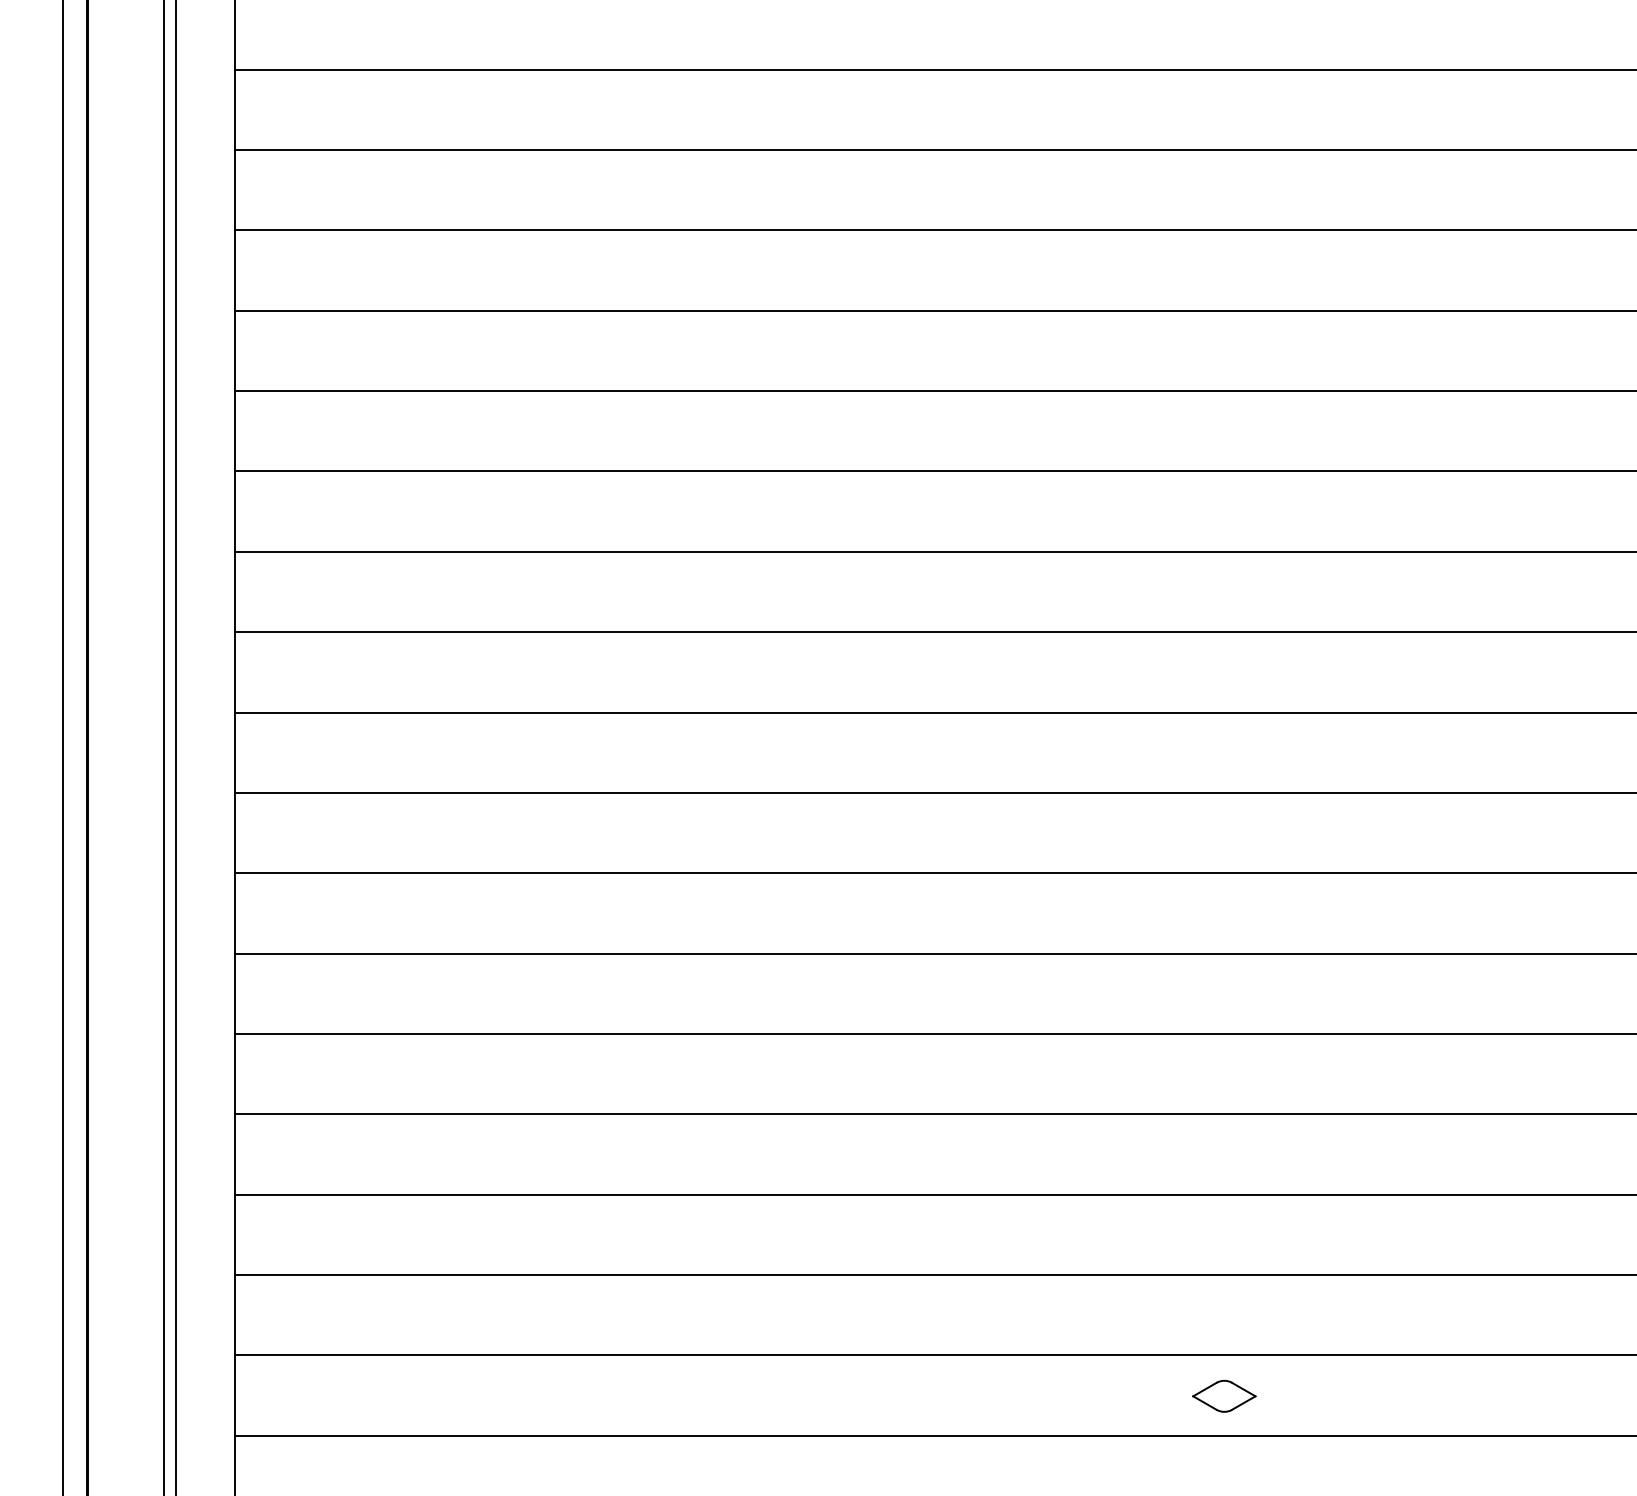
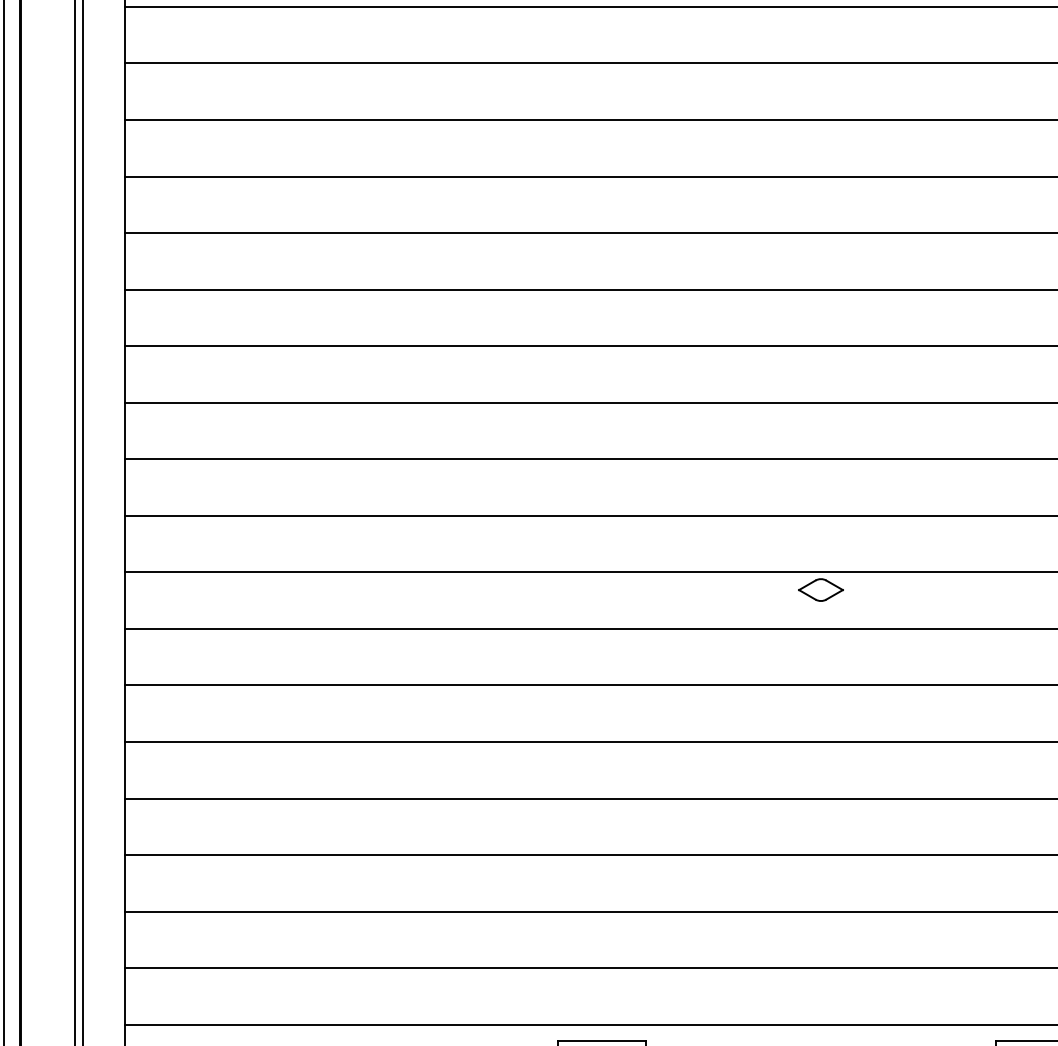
part: (1224, 1396) -> (821, 590), moved

